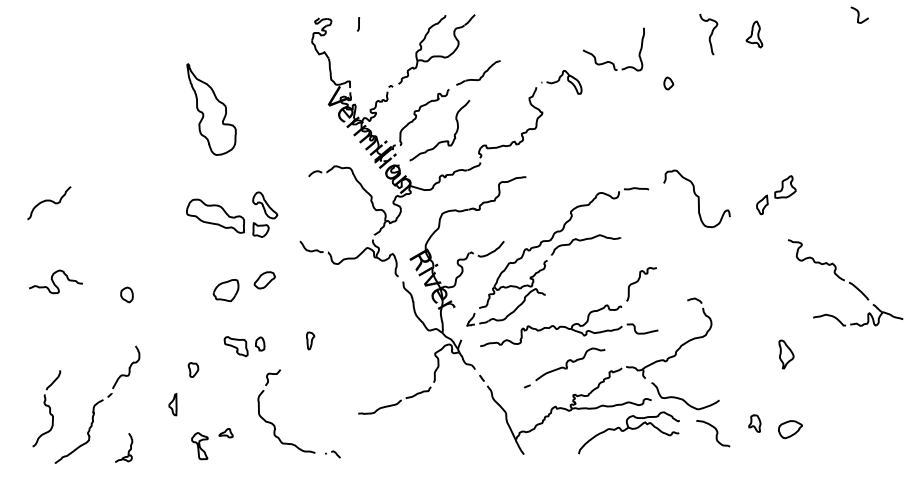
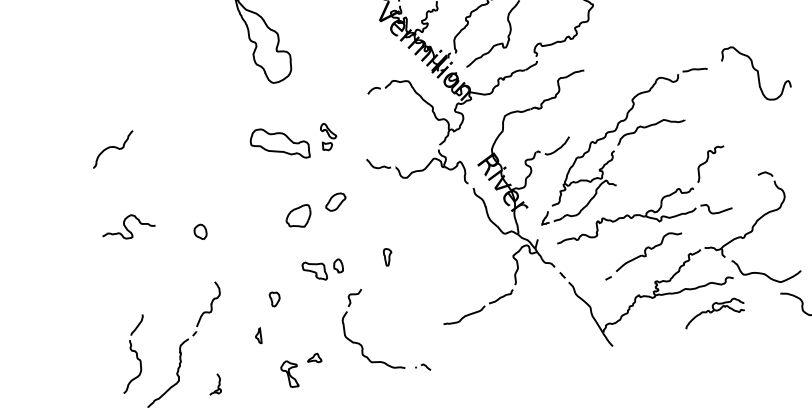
part: (265, 214) -> (329, 136), size x0.6
part: (172, 404) -> (257, 335), size x0.7
part: (628, 432) -> (714, 312), size x0.6
part: (124, 447) -> (215, 383), size x0.7

